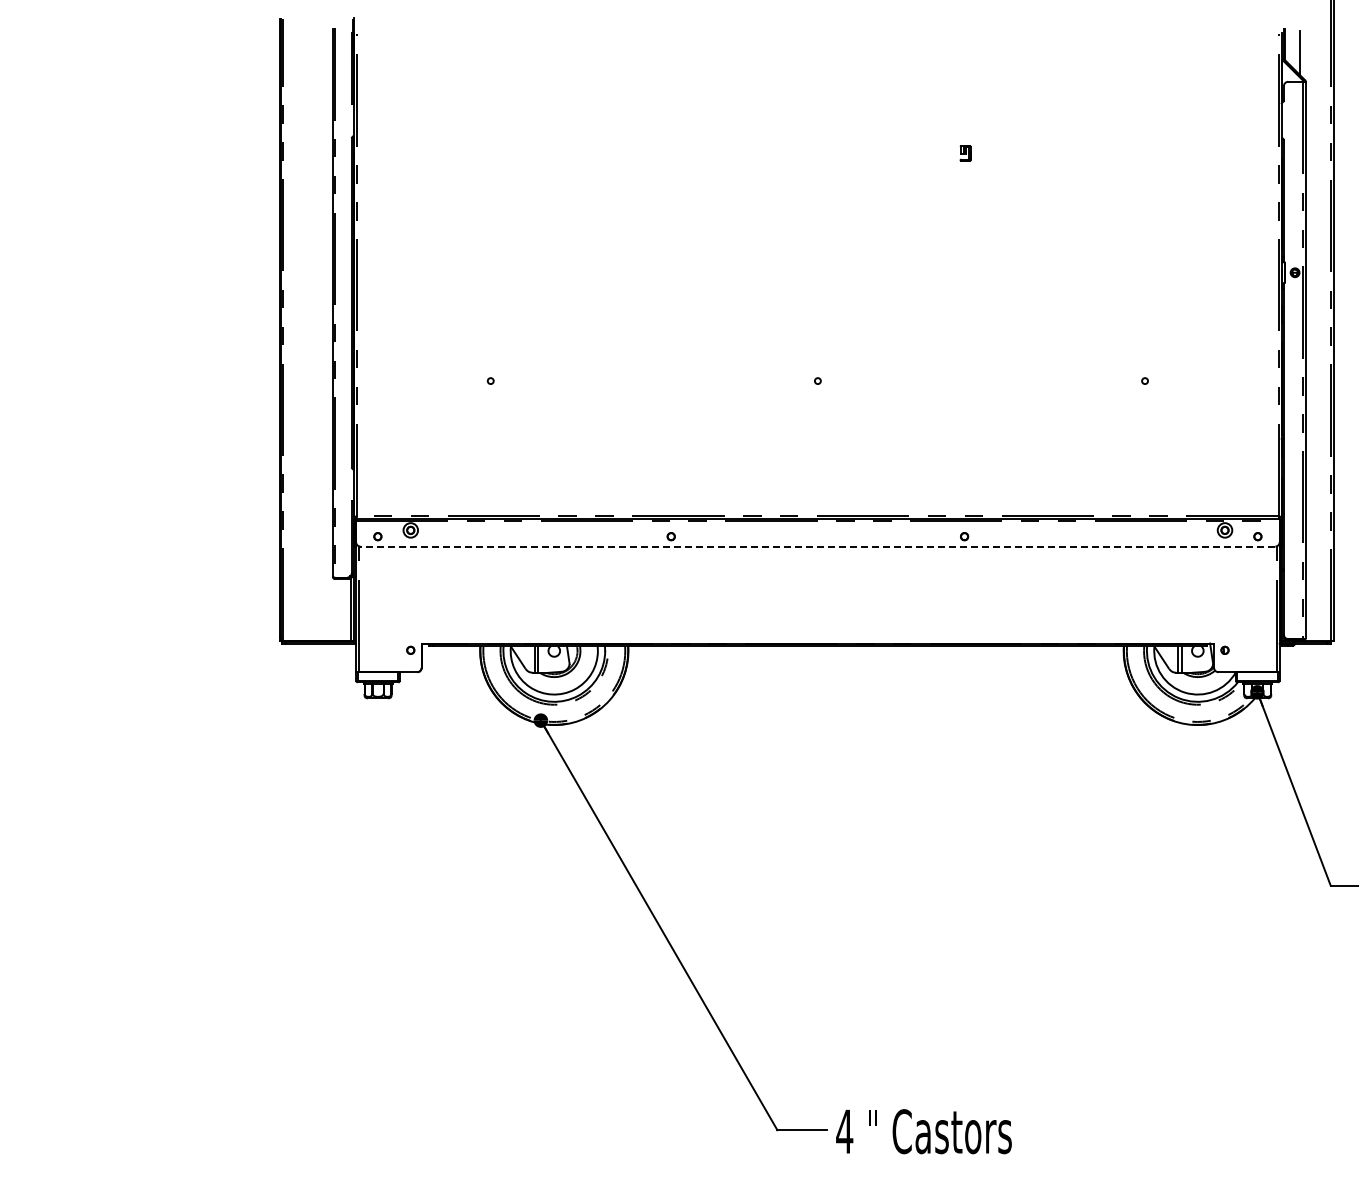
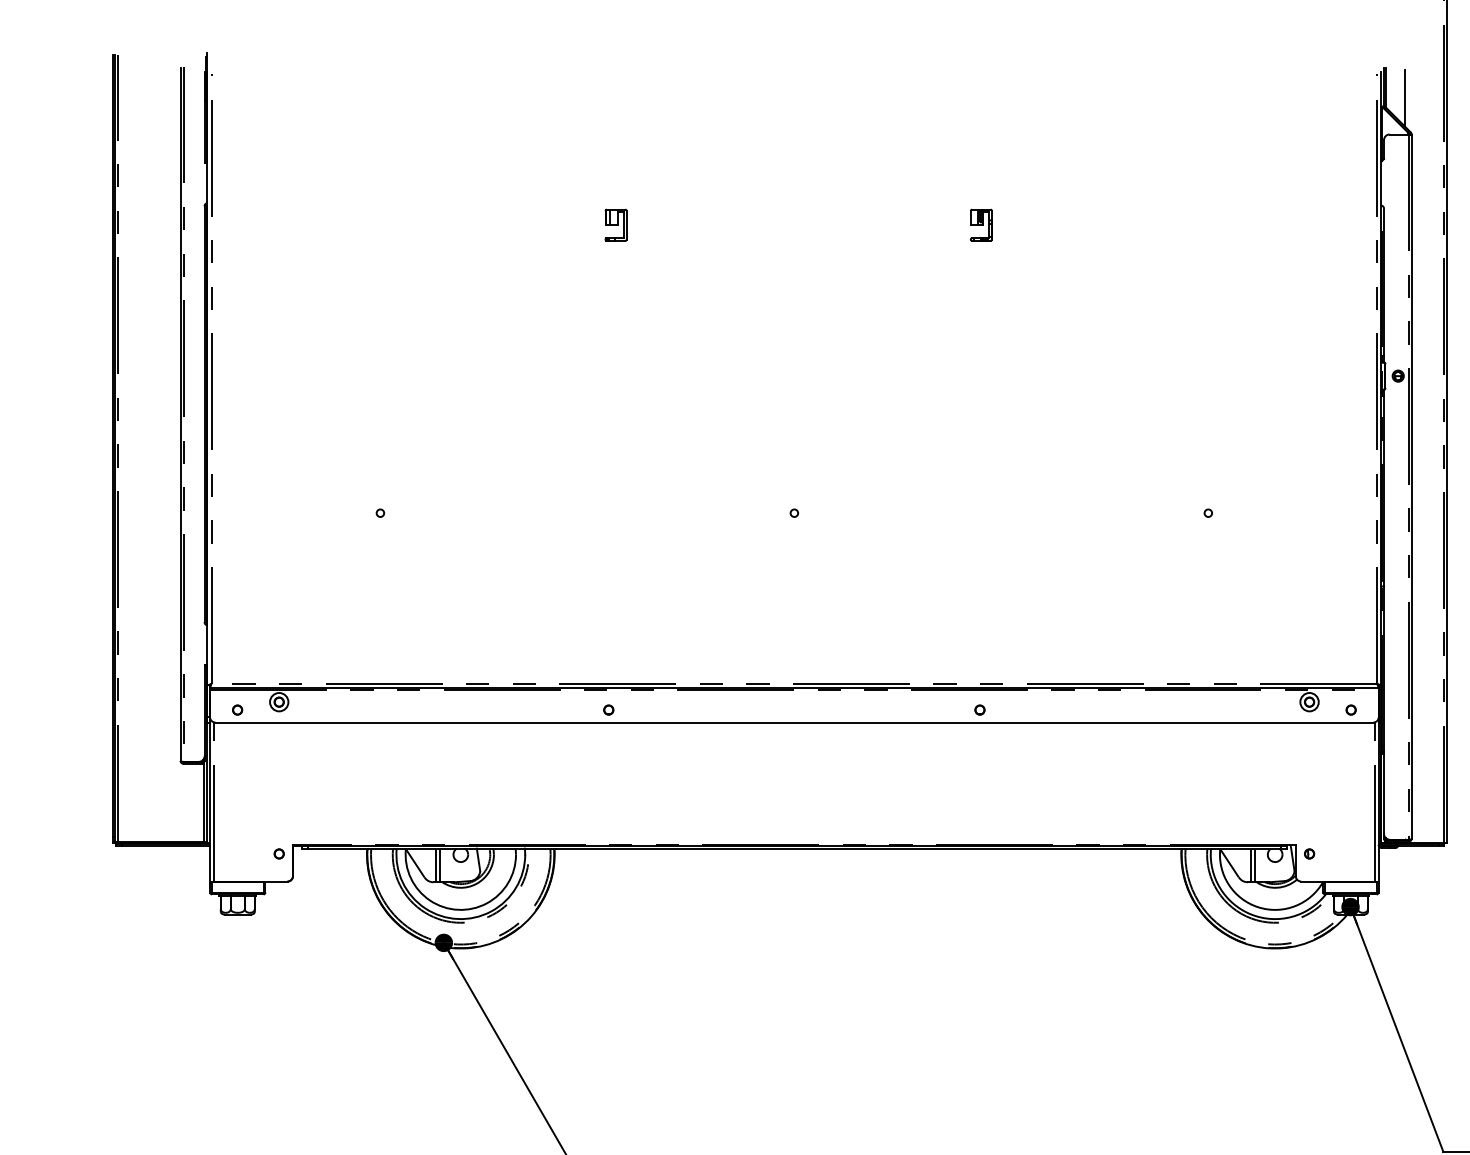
part: (676, 153) -> (615, 225), added
part: (965, 153) -> (981, 225), size x1.67
line: (817, 546) -> (793, 722), dashed -> solid

